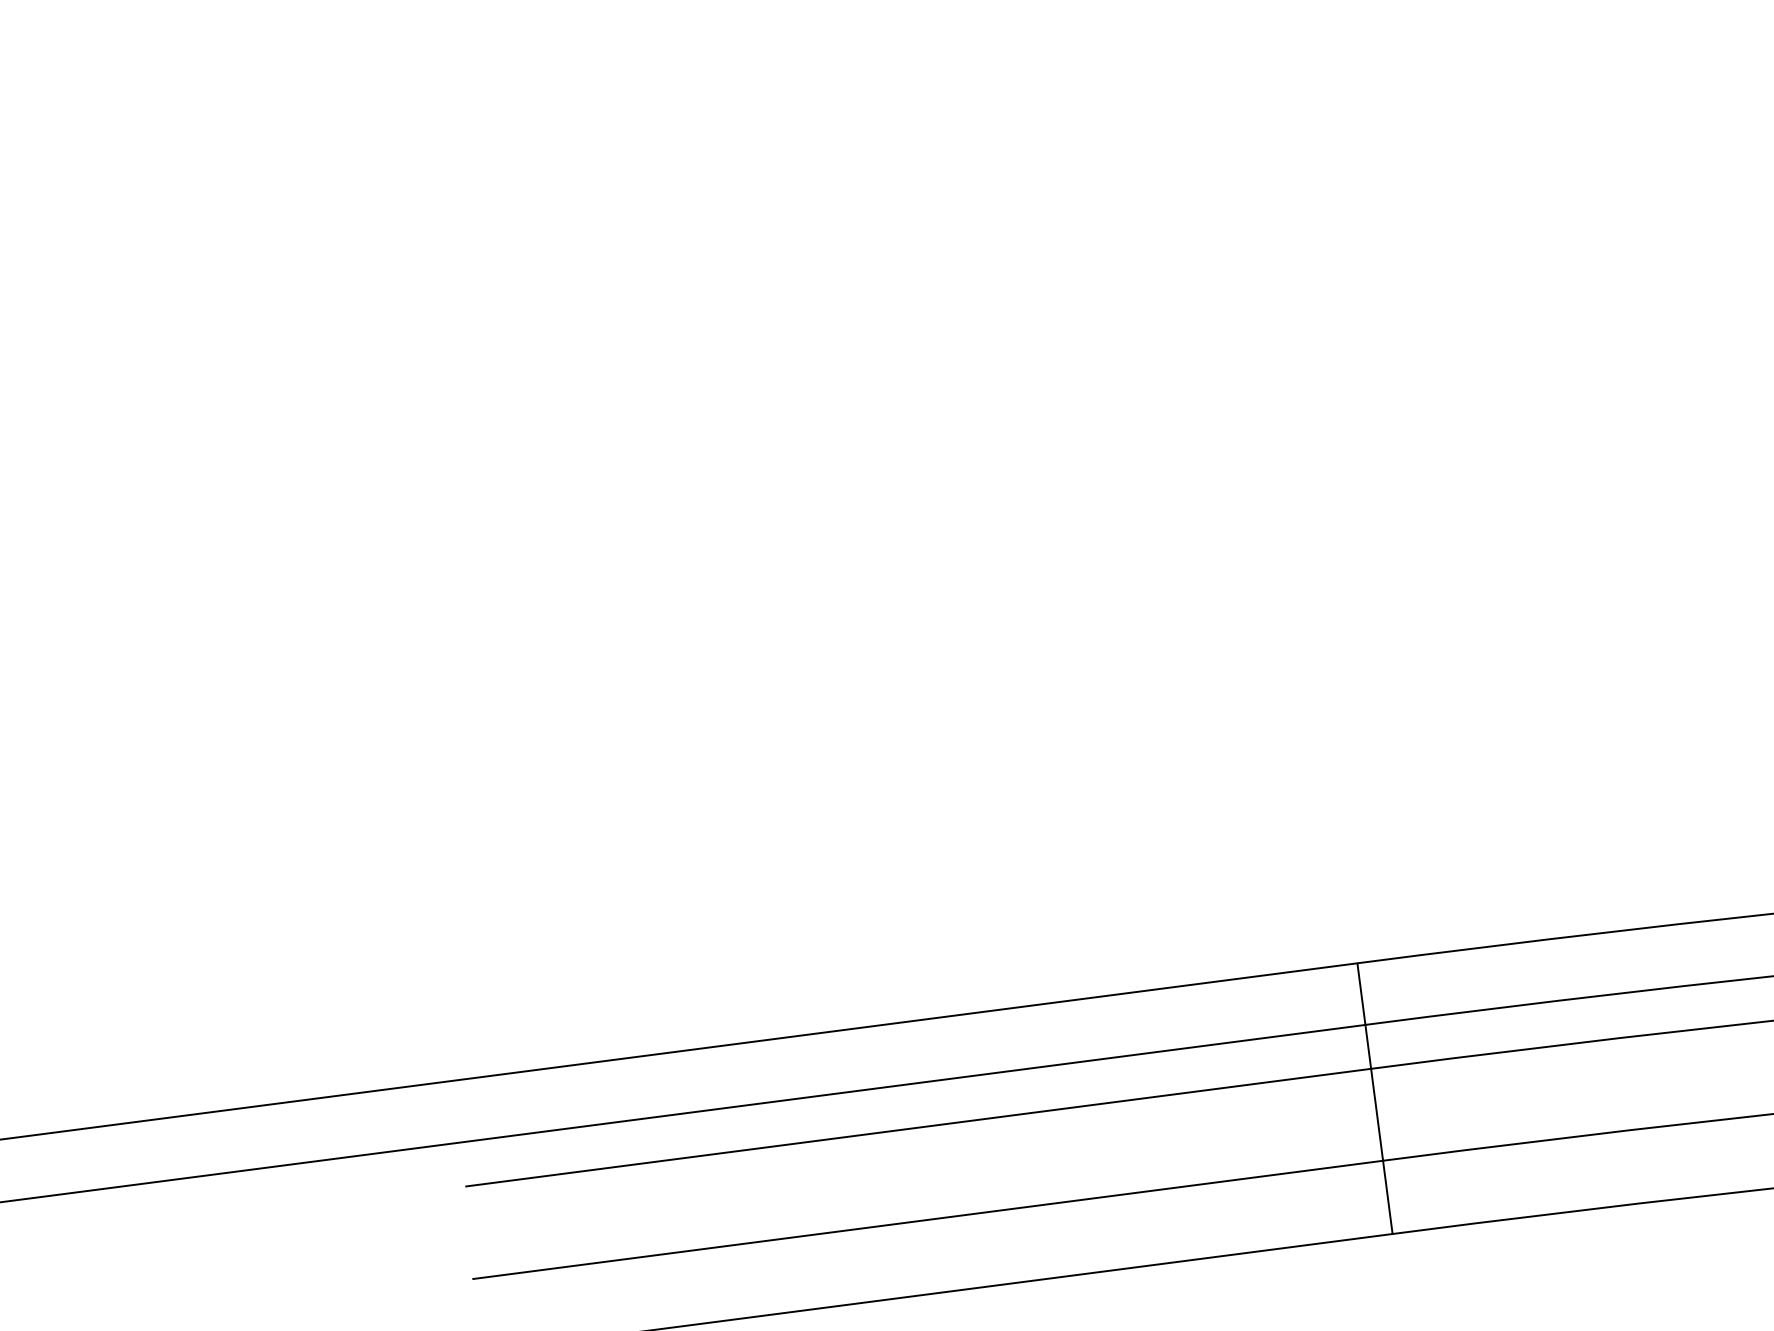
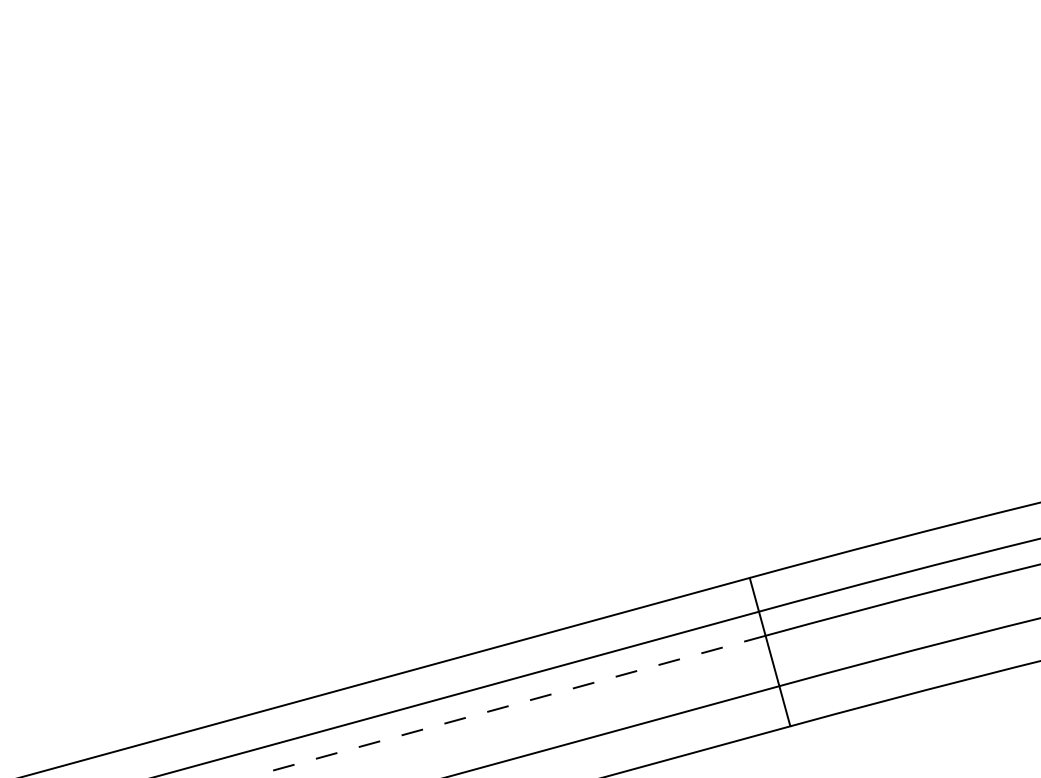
line: (918, 1127) -> (517, 703), solid -> dashed

